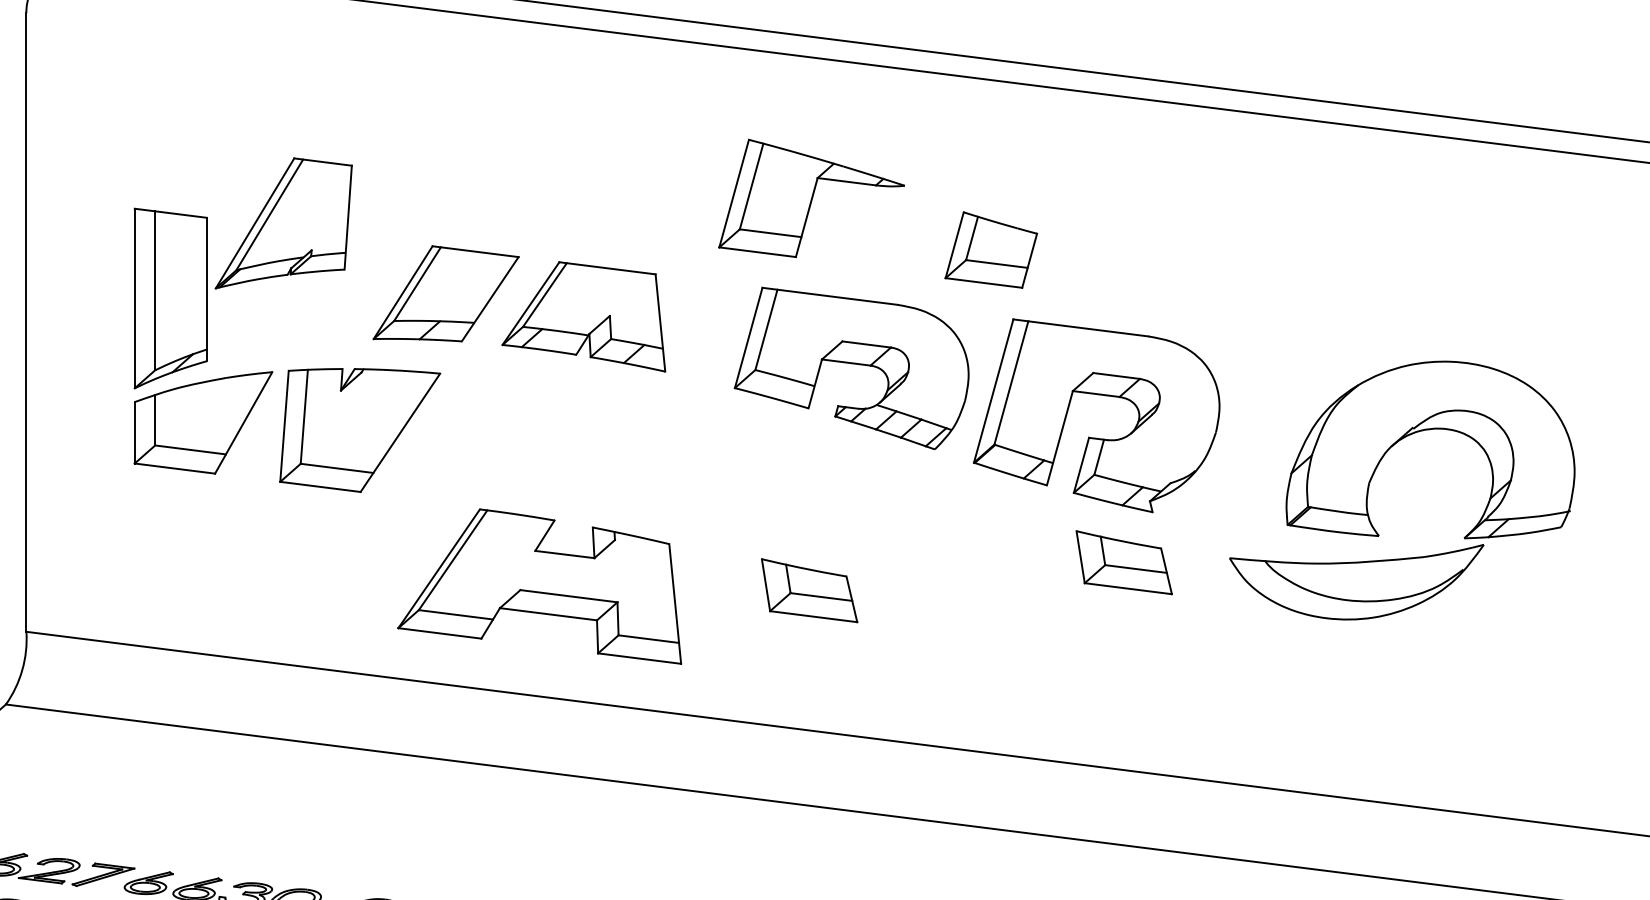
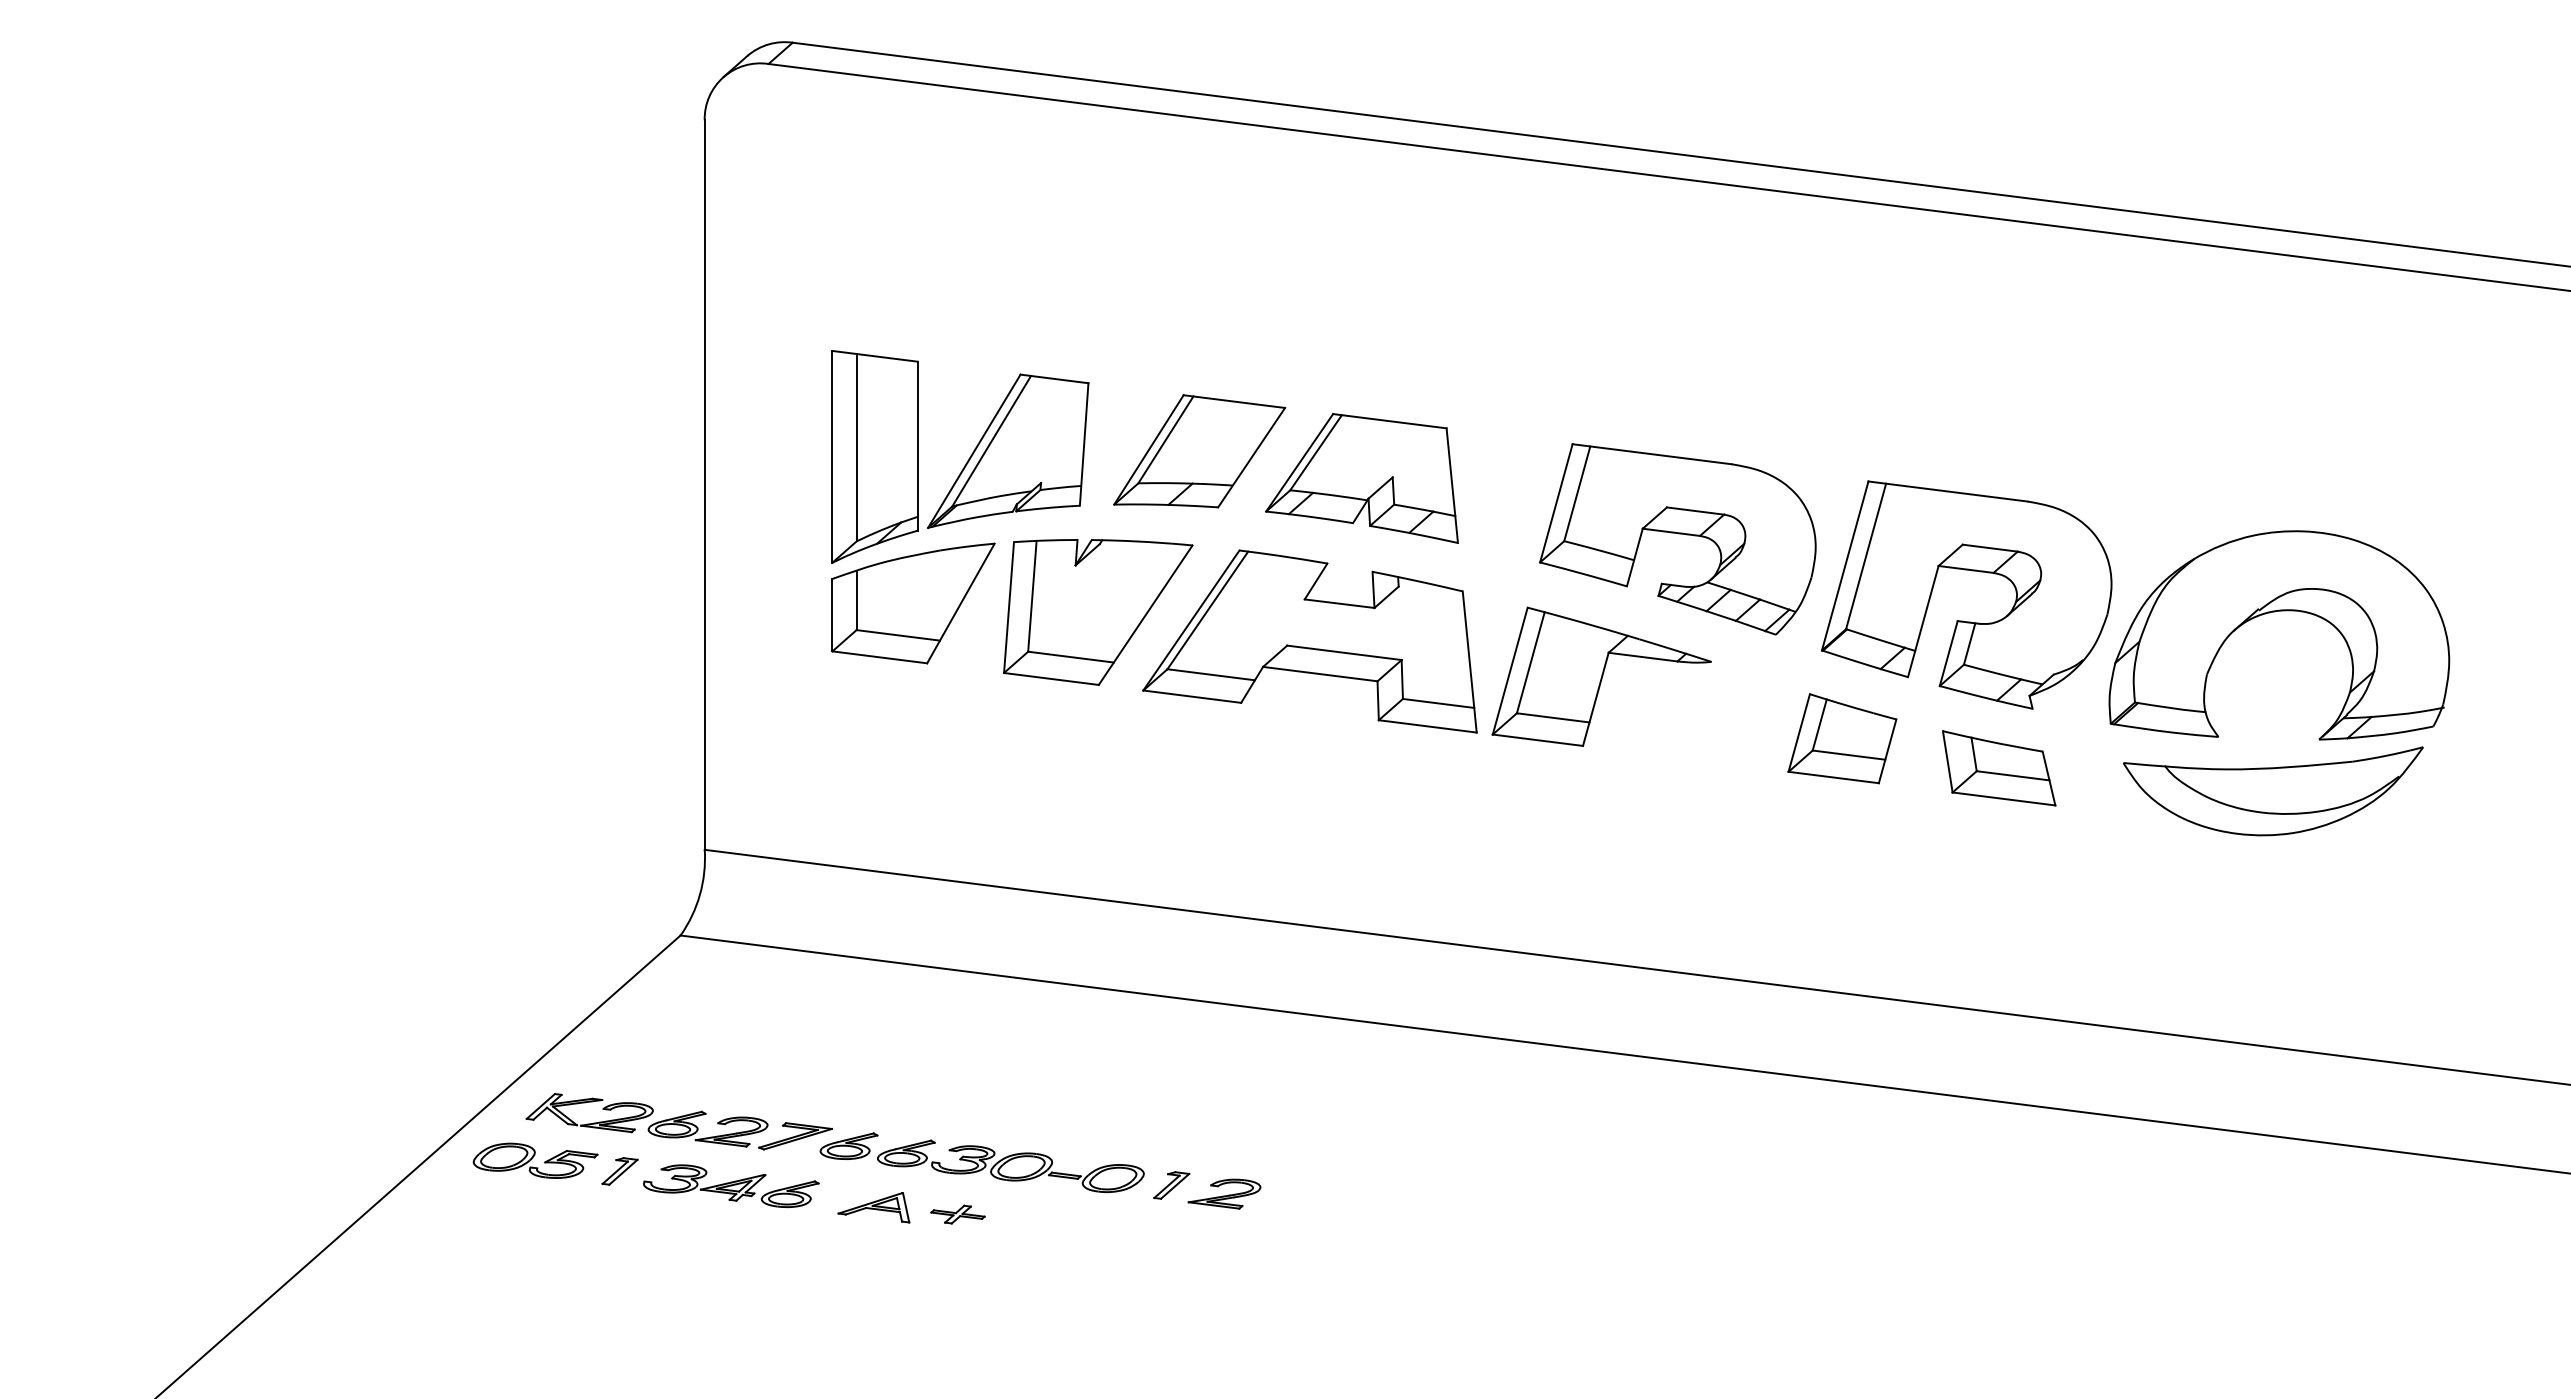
part: (811, 198) -> (1601, 676), moved
part: (284, 222) -> (1008, 450), moved
part: (991, 249) -> (1842, 738), moved
part: (1427, 430) -> (2275, 612), moved
part: (539, 586) -> (1309, 641), moved
part: (809, 590) -> (1628, 801), removed

